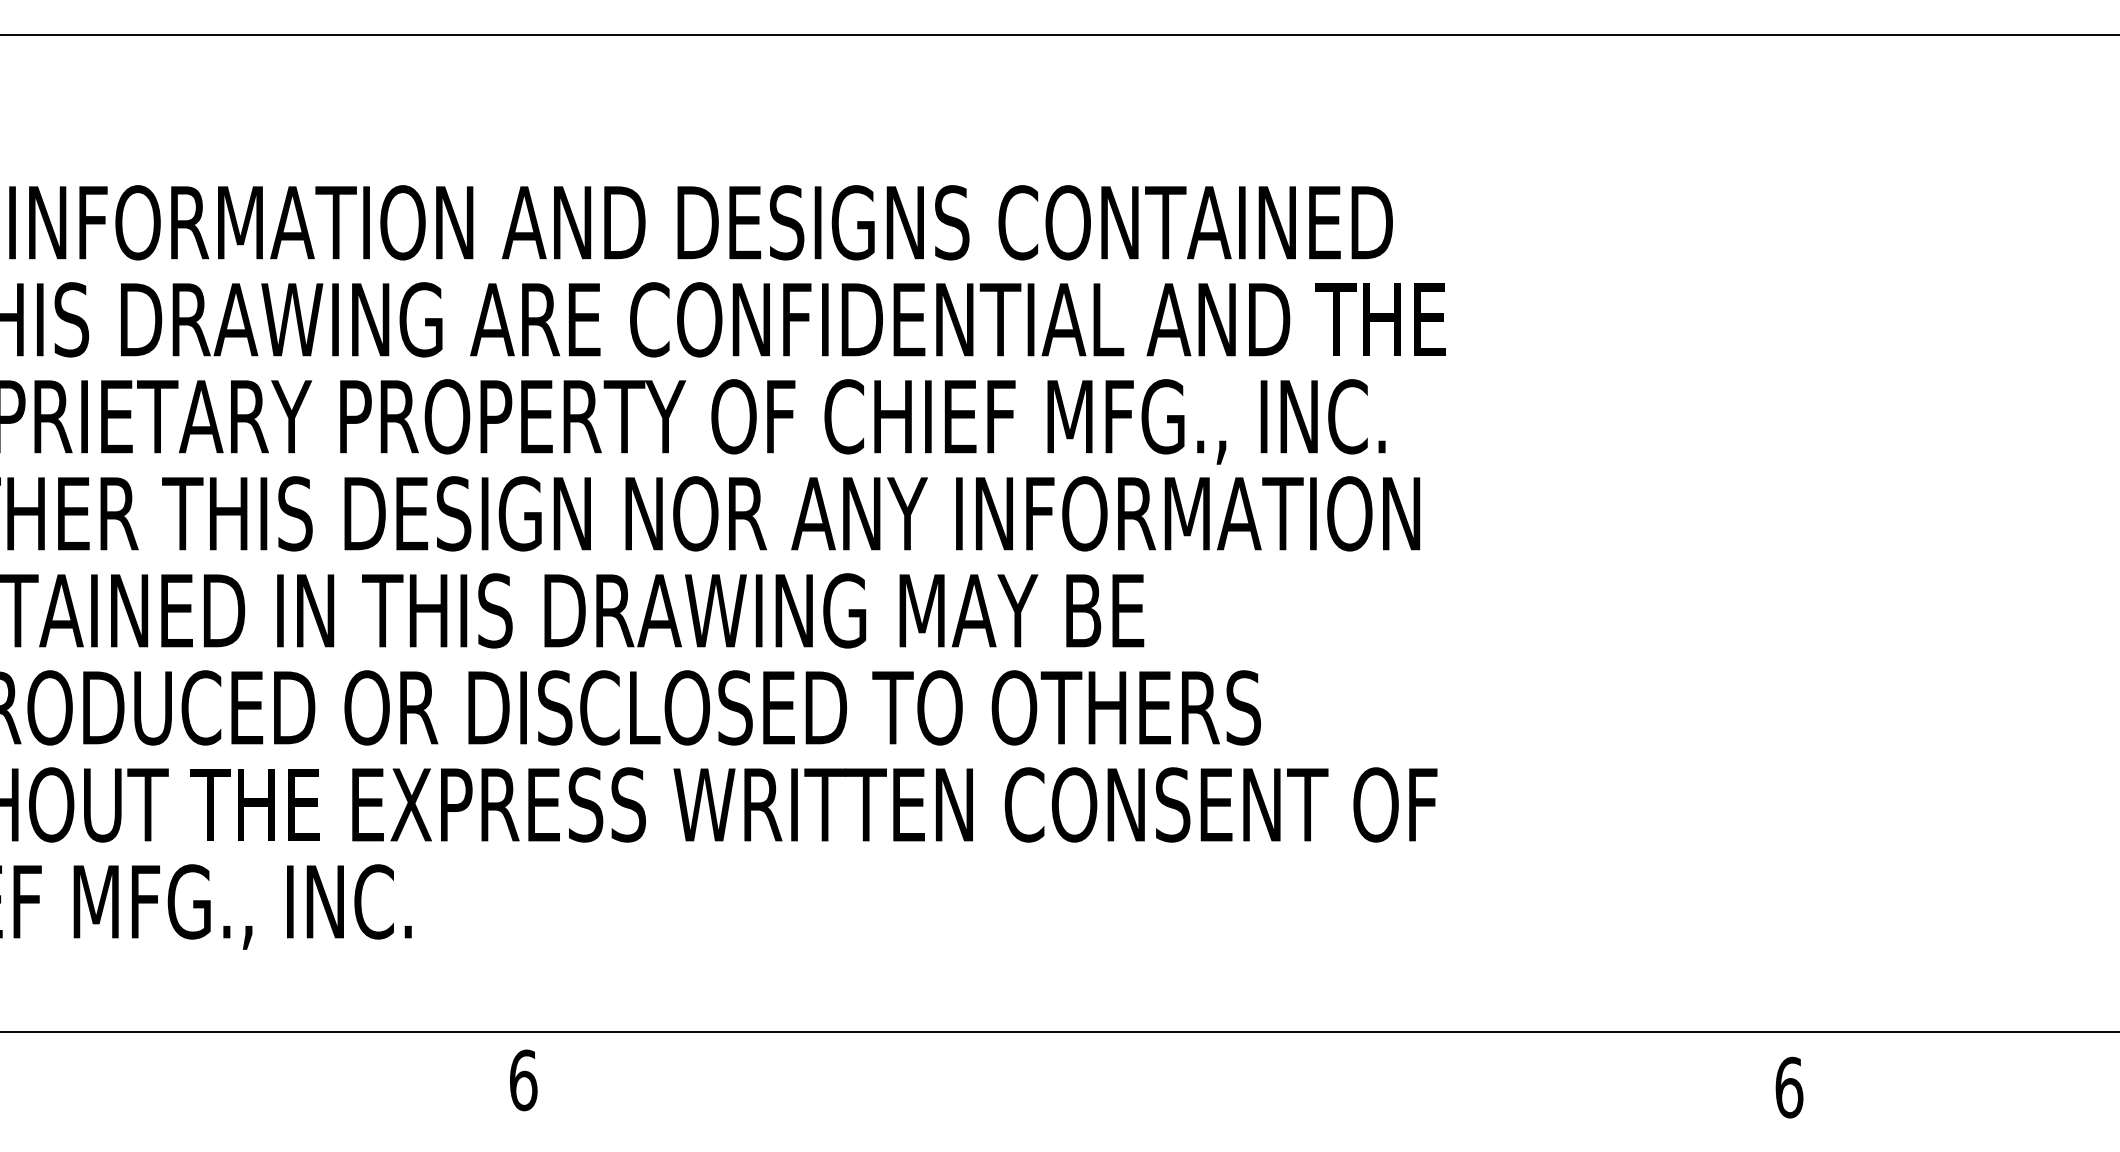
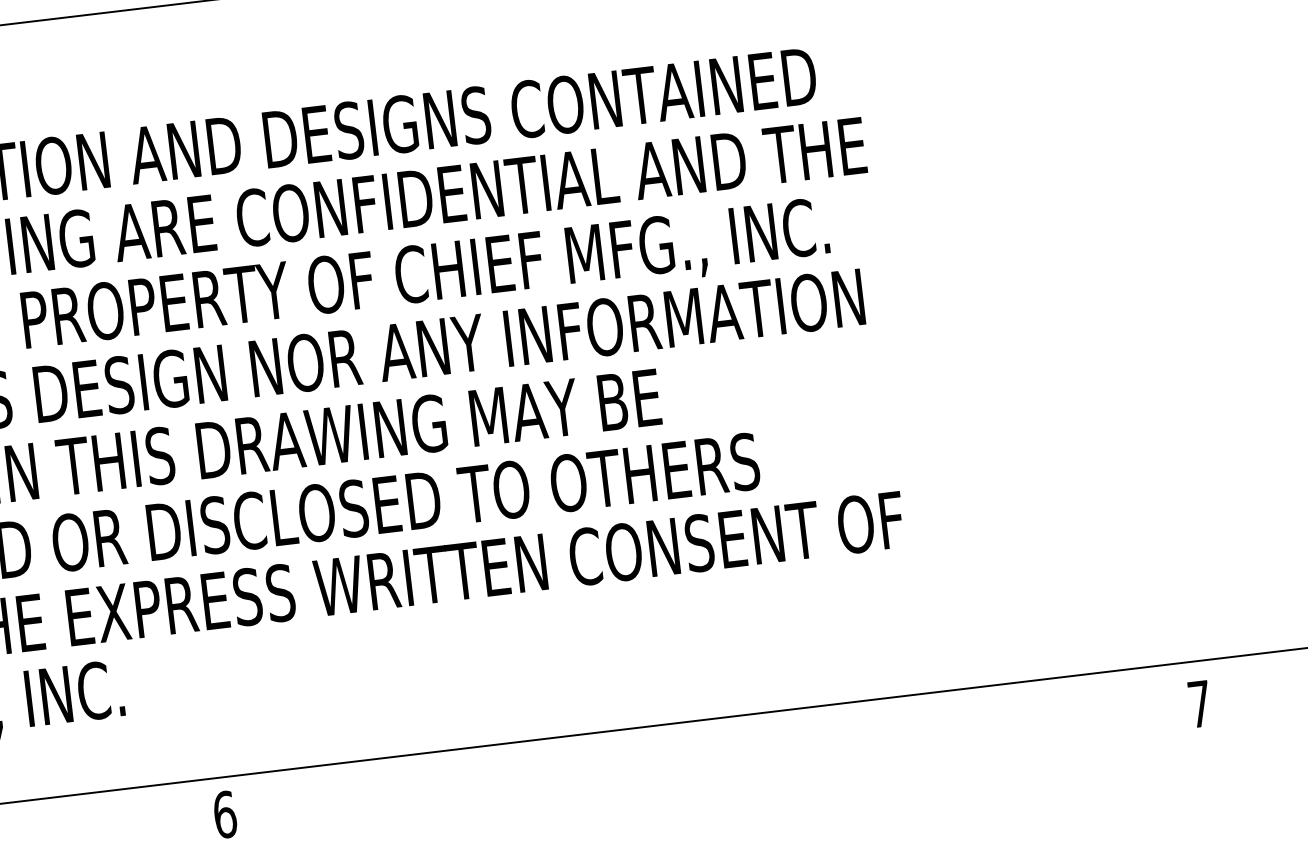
text: (1789, 1087) -> (1199, 704), 6 -> 7

